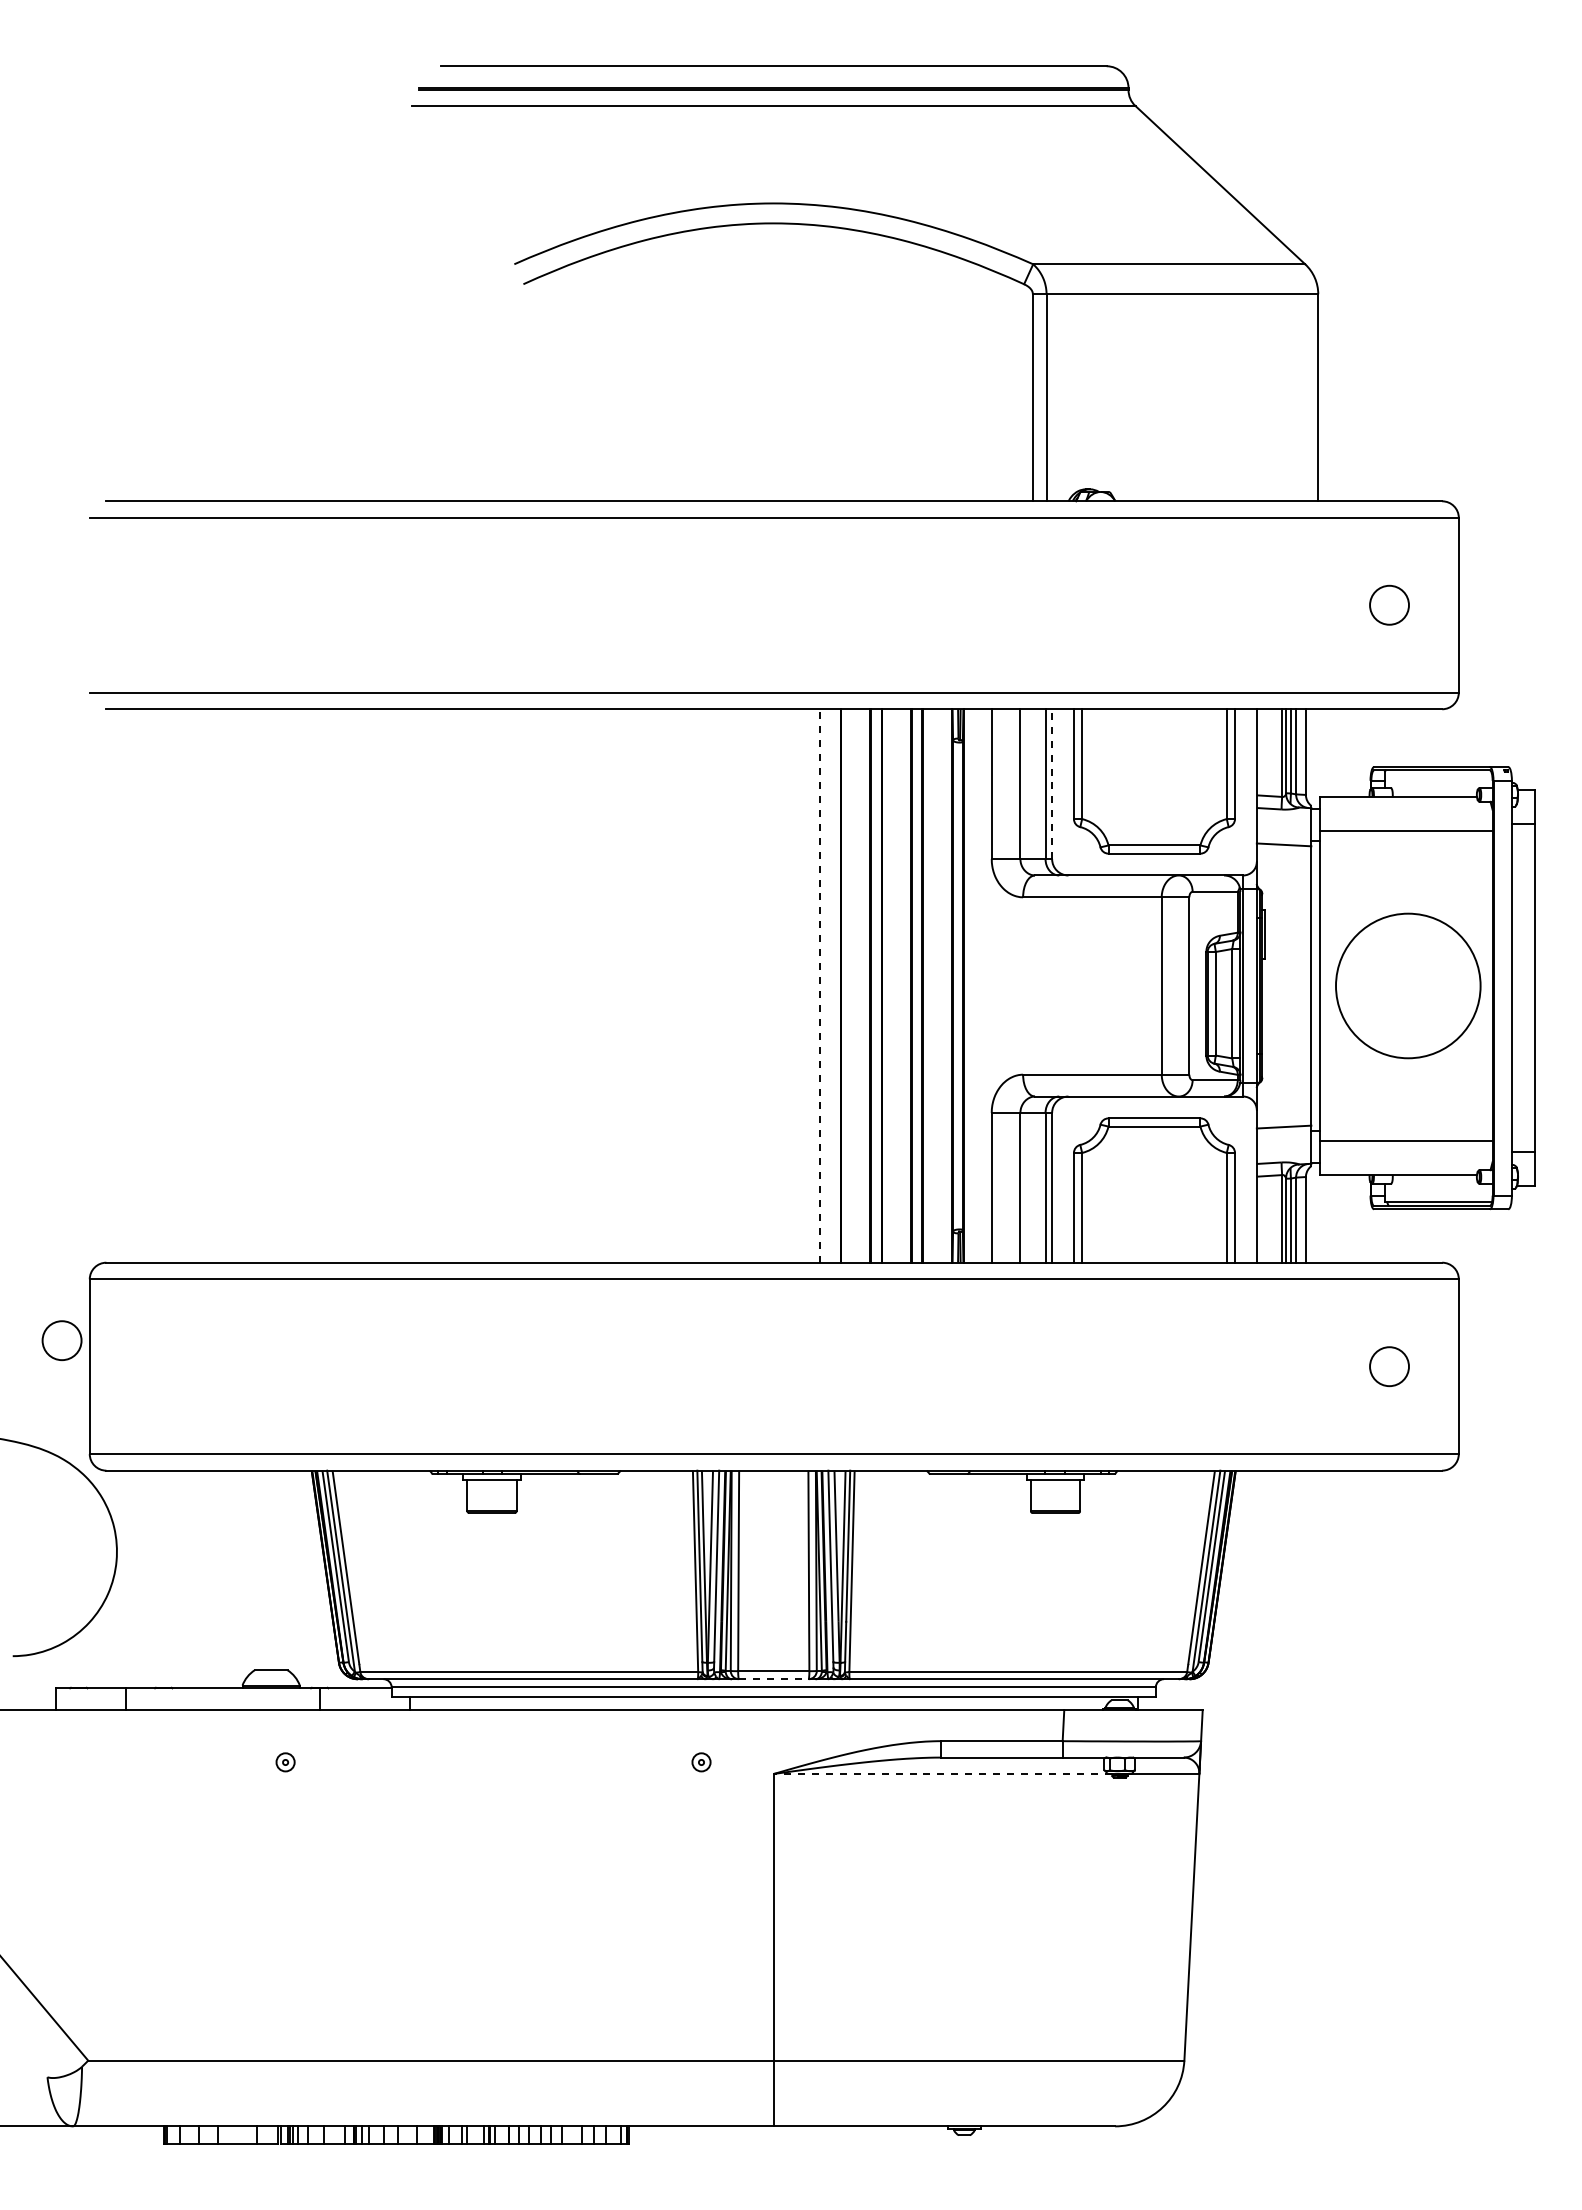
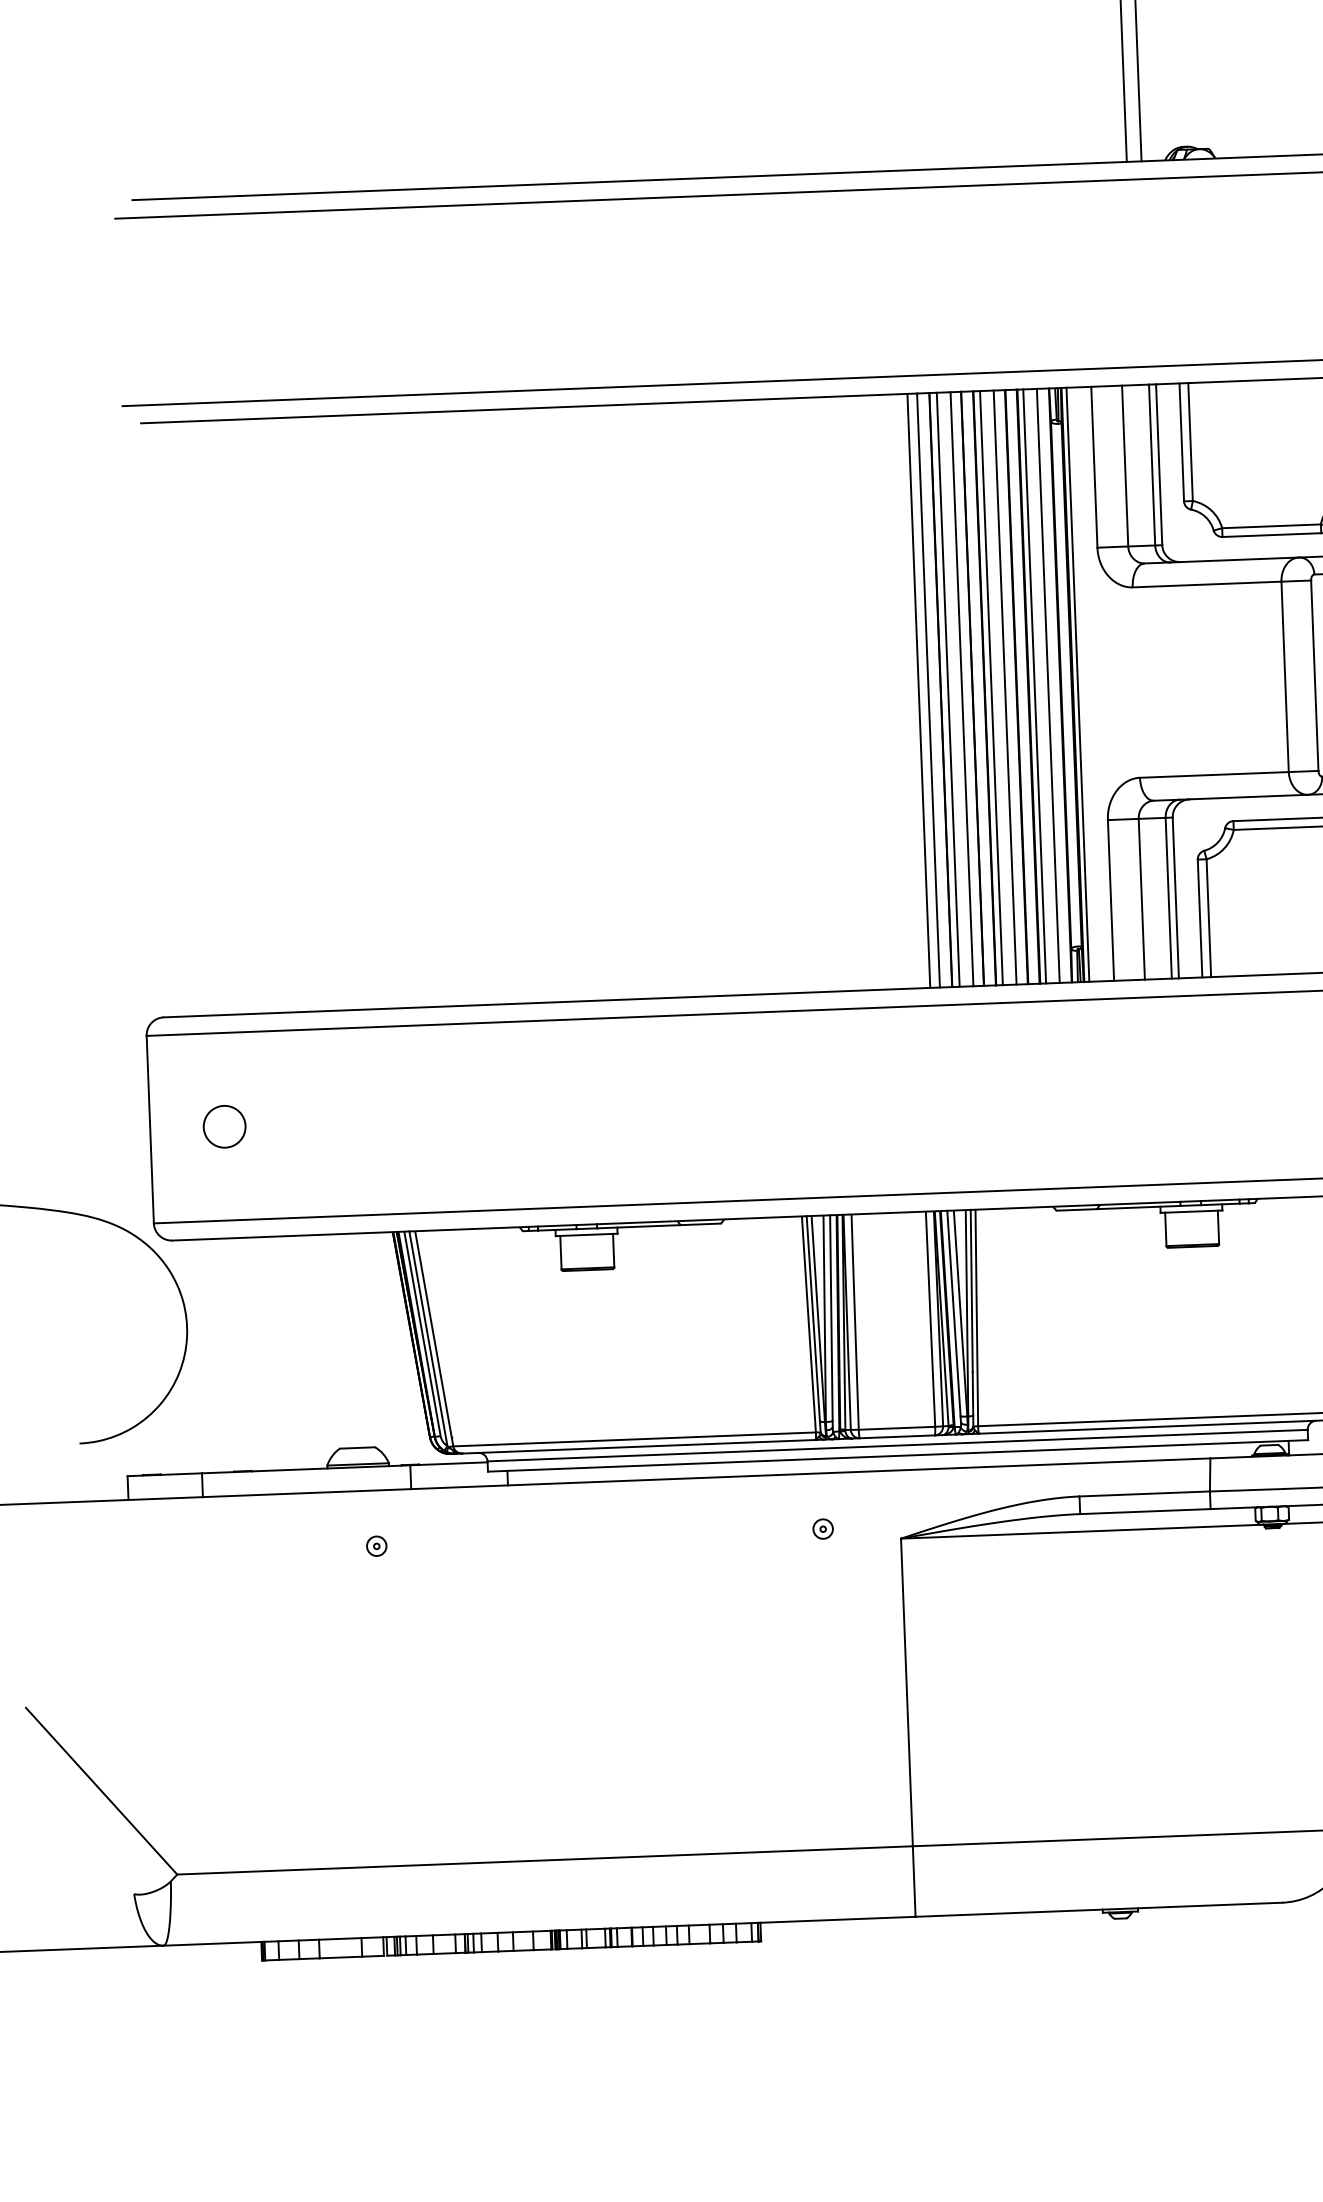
line: (1052, 784) -> (1159, 465), dashed -> solid
line: (820, 985) -> (918, 690), dashed -> solid
line: (829, 985) -> (928, 690), added
line: (847, 985) -> (947, 689), added
line: (860, 985) -> (961, 688), added
line: (888, 985) -> (991, 687), added
line: (900, 985) -> (1004, 687), added
line: (928, 985) -> (1034, 685), added
line: (941, 985) -> (1048, 685), added
line: (968, 985) -> (1077, 684), added
circle: (61, 1340) -> (224, 1126), moved
line: (773, 1679) -> (897, 1437), dashed -> solid
line: (942, 1774) -> (1082, 1532), dashed -> solid

